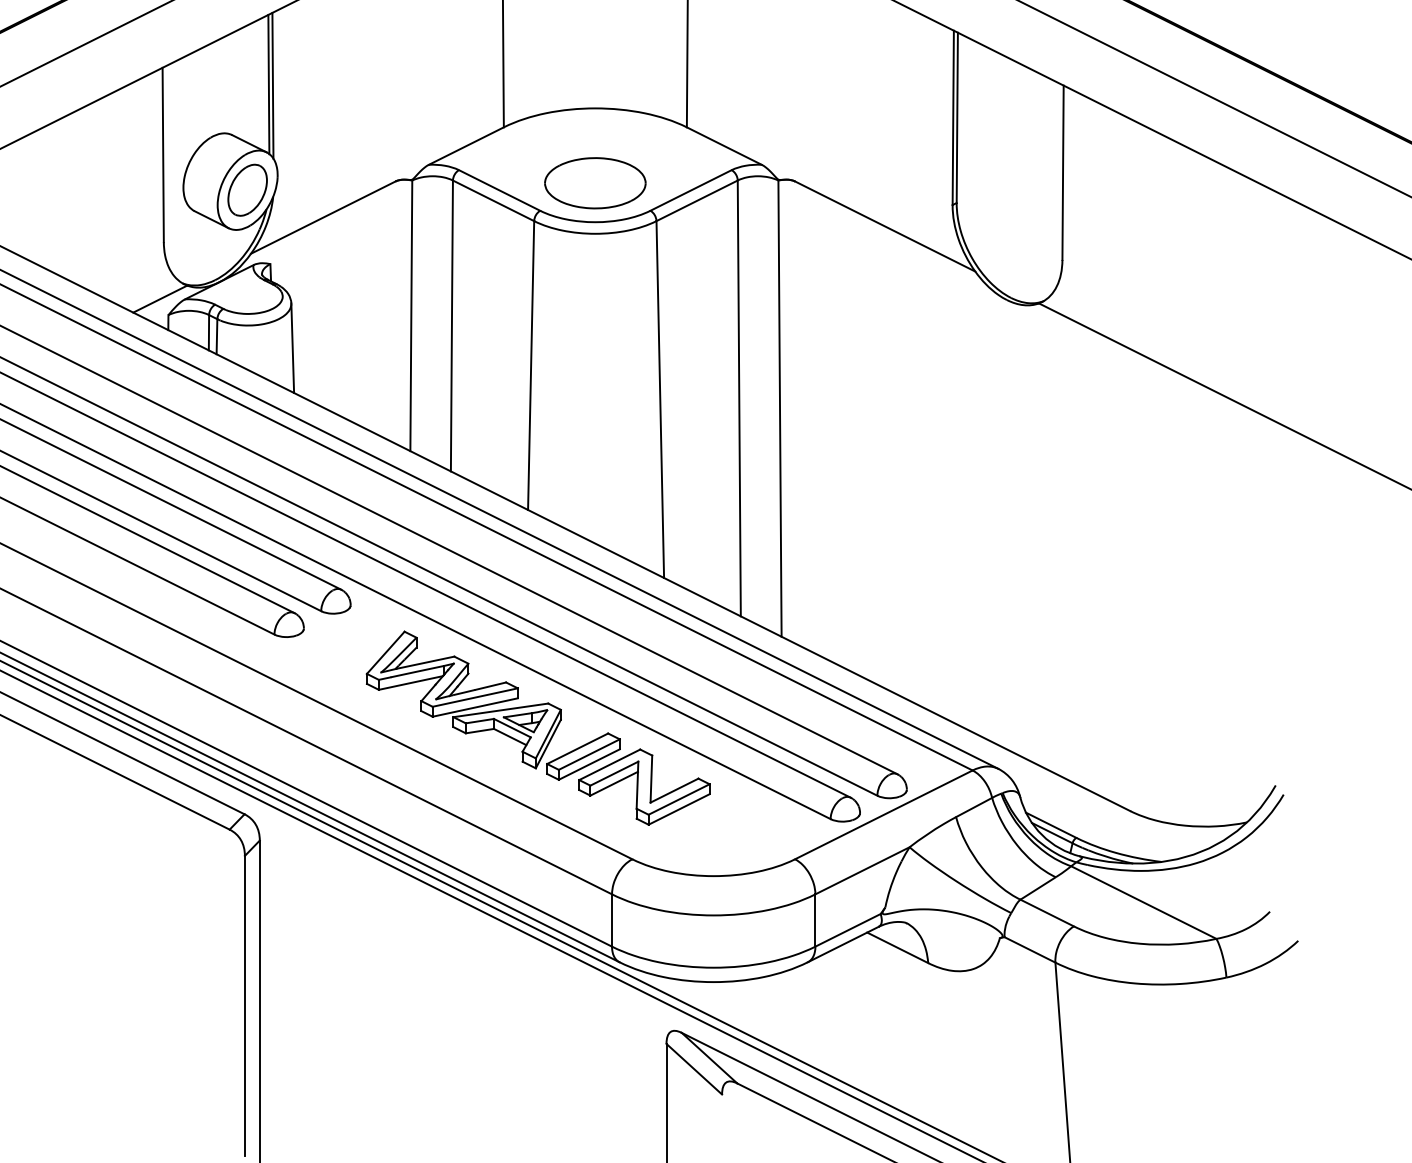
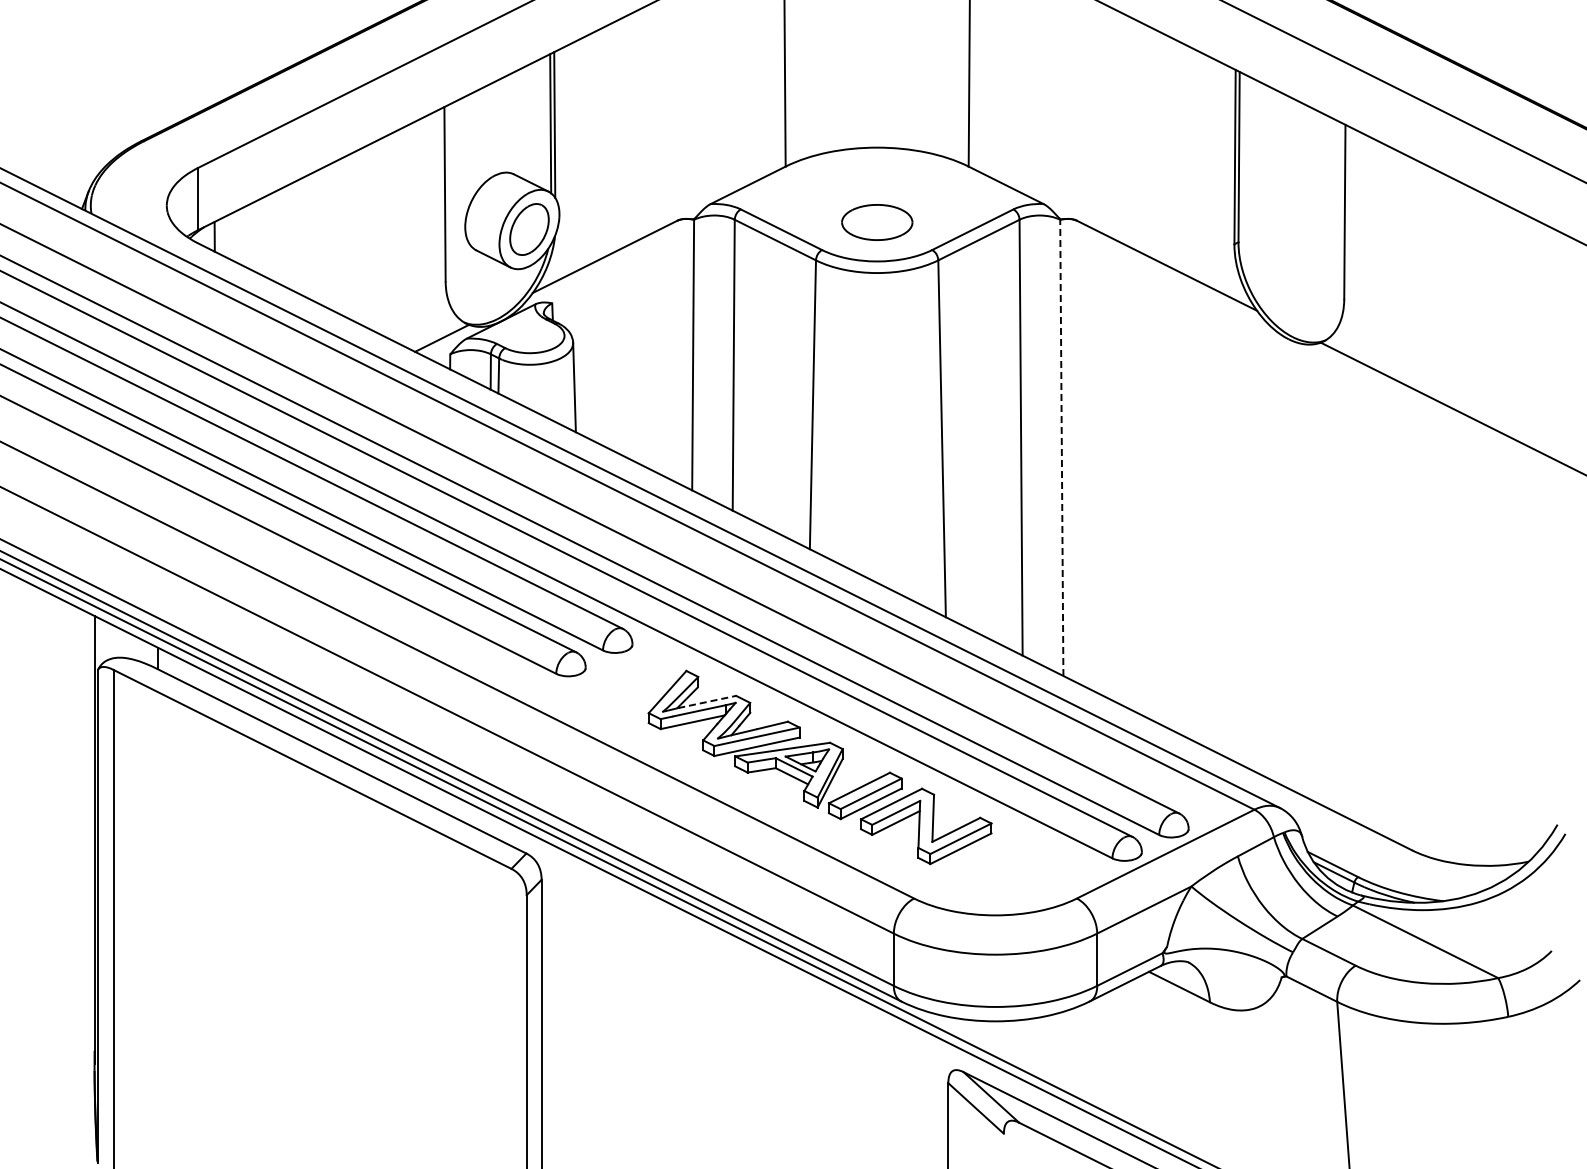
part: (595, 183) -> (877, 222), size x0.7
line: (779, 408) -> (1061, 447), solid -> dashed
line: (425, 662) -> (707, 701), solid -> dashed

